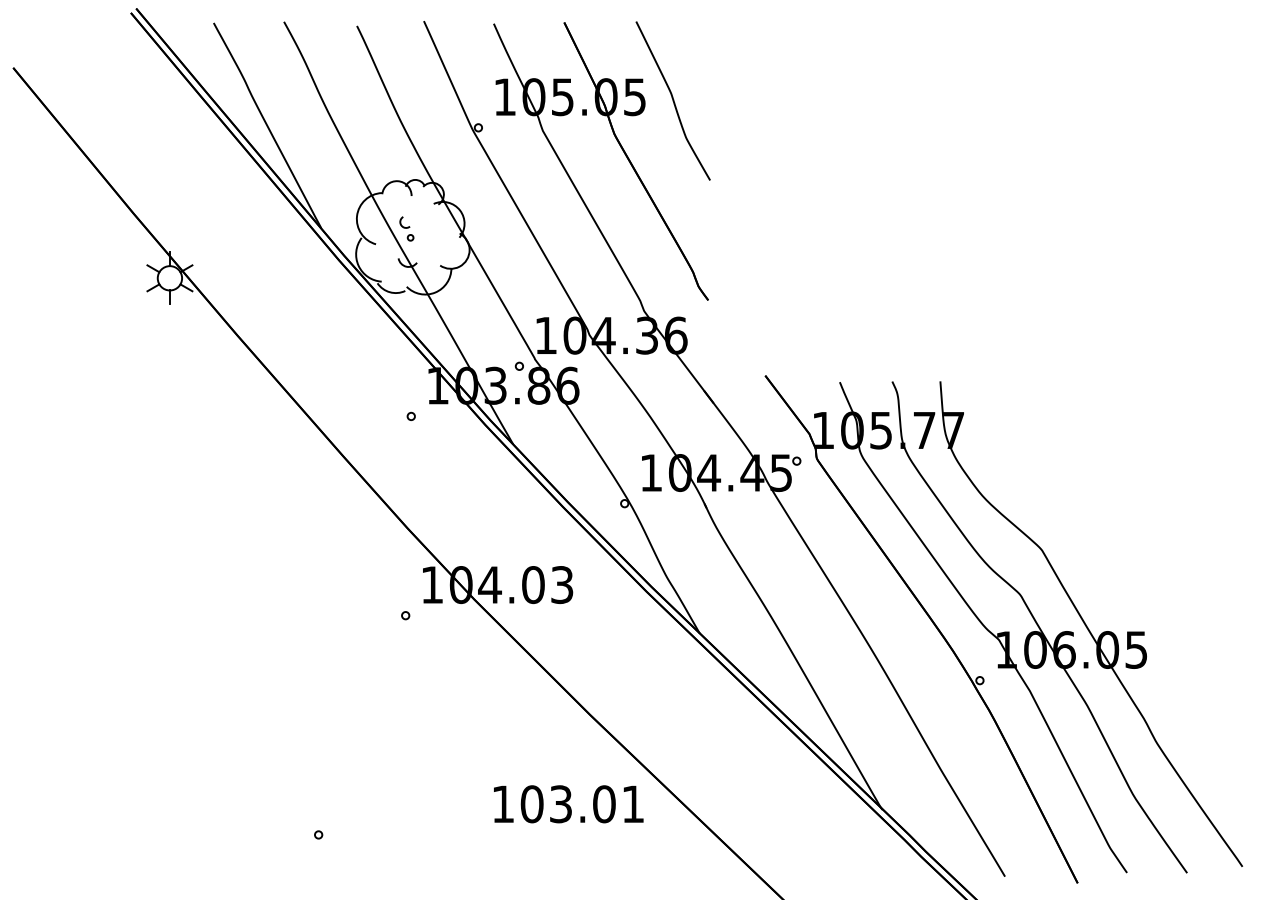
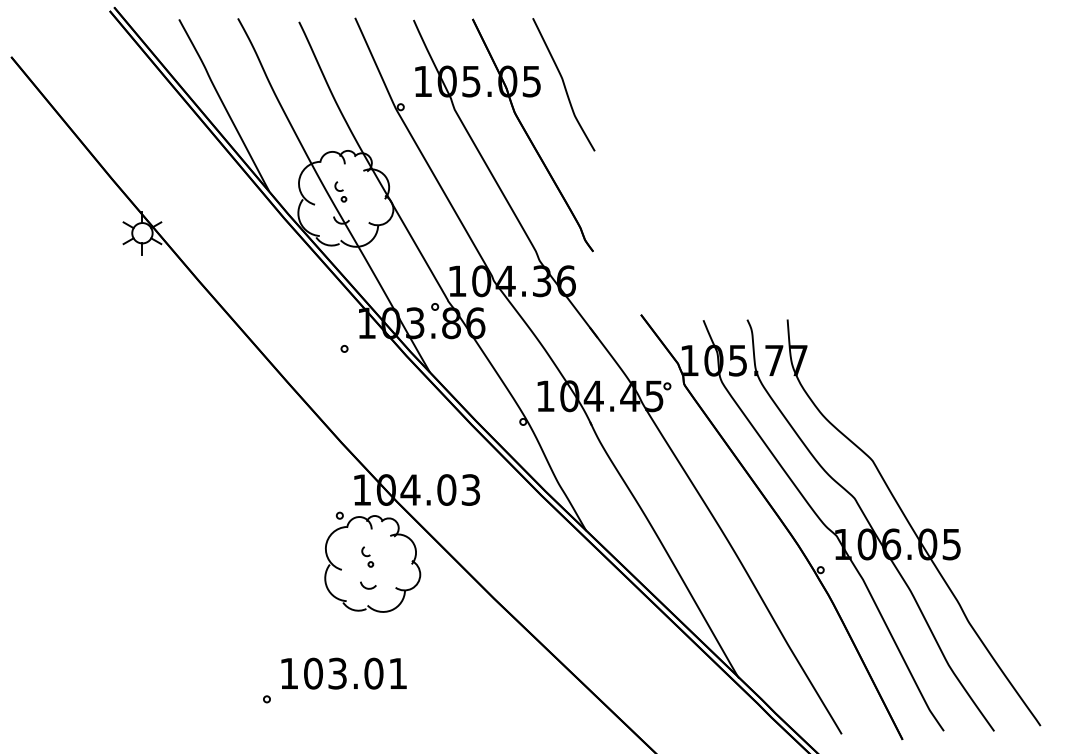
part: (444, 673) -> (372, 564), added
text: (568, 804) -> (343, 673), moved

